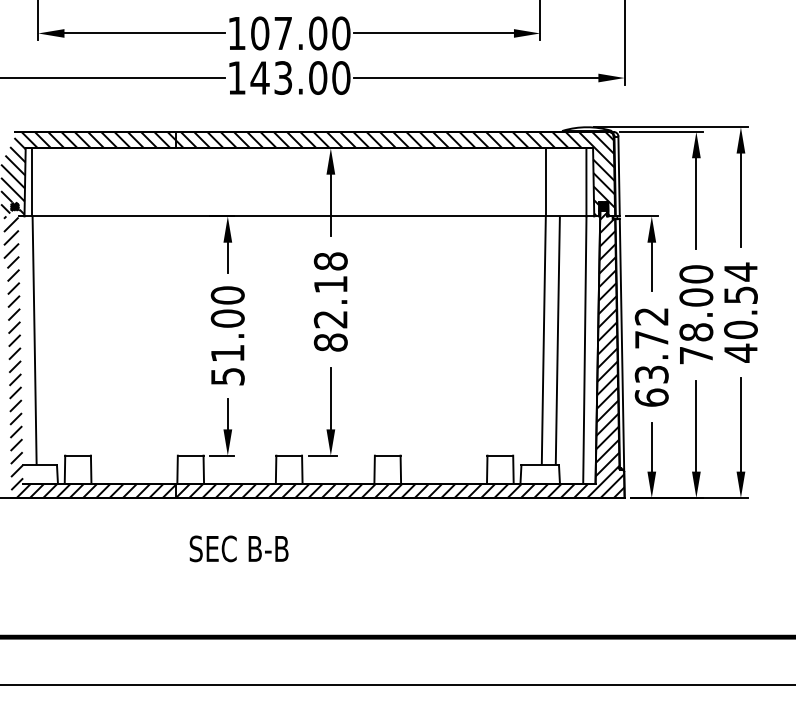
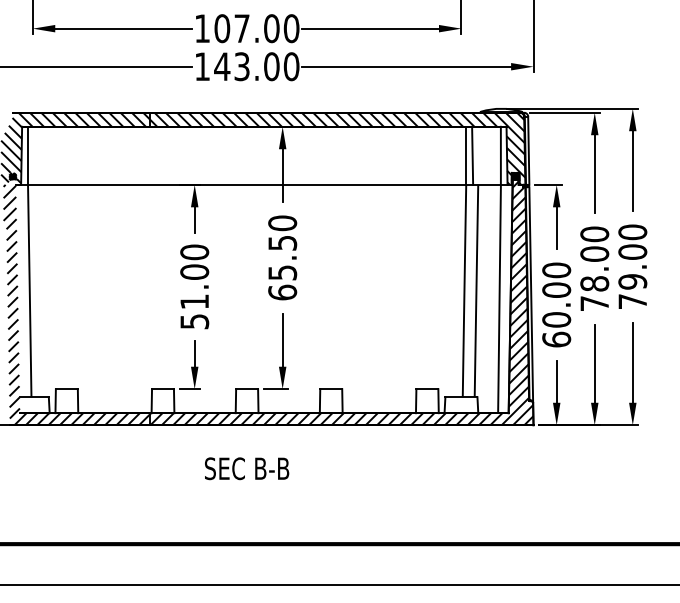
line: (552, 182) -> (471, 155), added
text: (330, 301) -> (282, 257), 82.18 -> 65.50
text: (740, 312) -> (632, 266), 40.54 -> 79.00
text: (651, 345) -> (556, 295), 63.72 -> 60.00
text: (238, 548) -> (246, 468), moved

